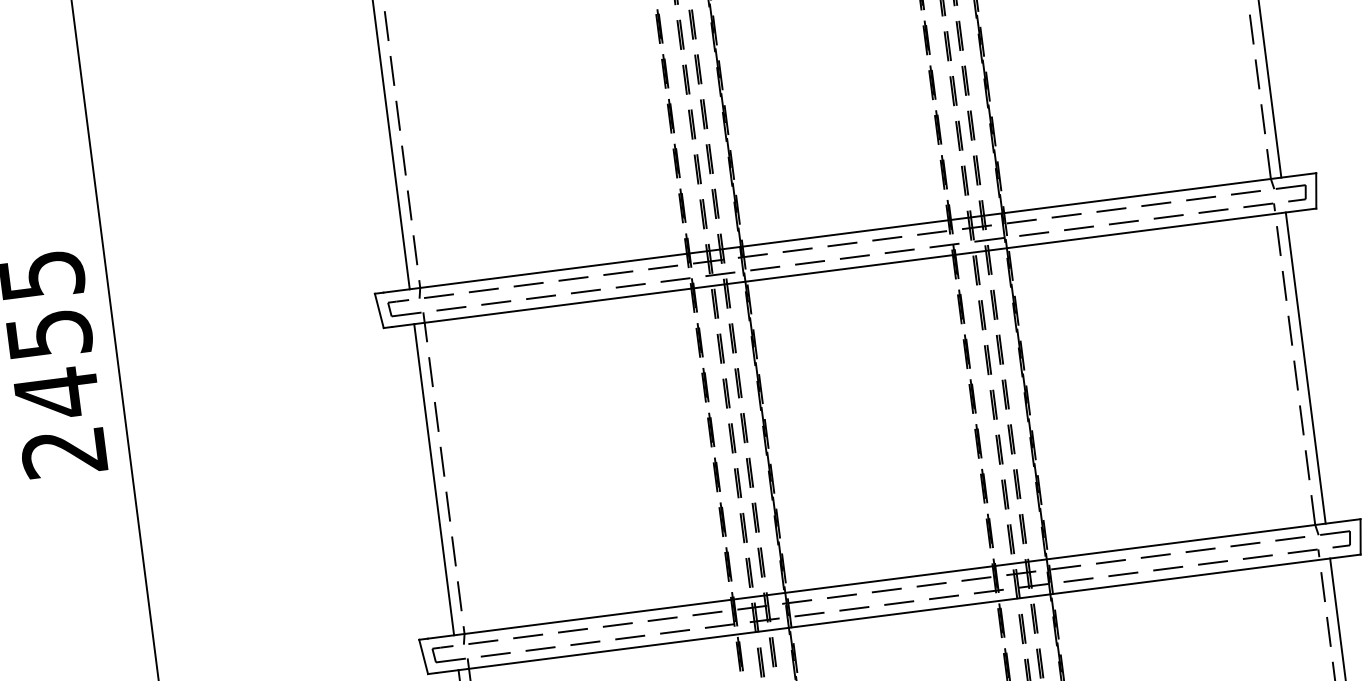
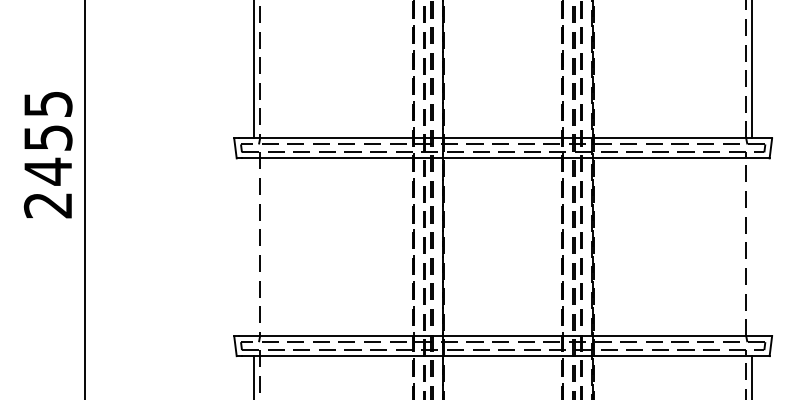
line: (1306, 368) -> (752, 247), removed
line: (434, 480) -> (254, 247), removed

